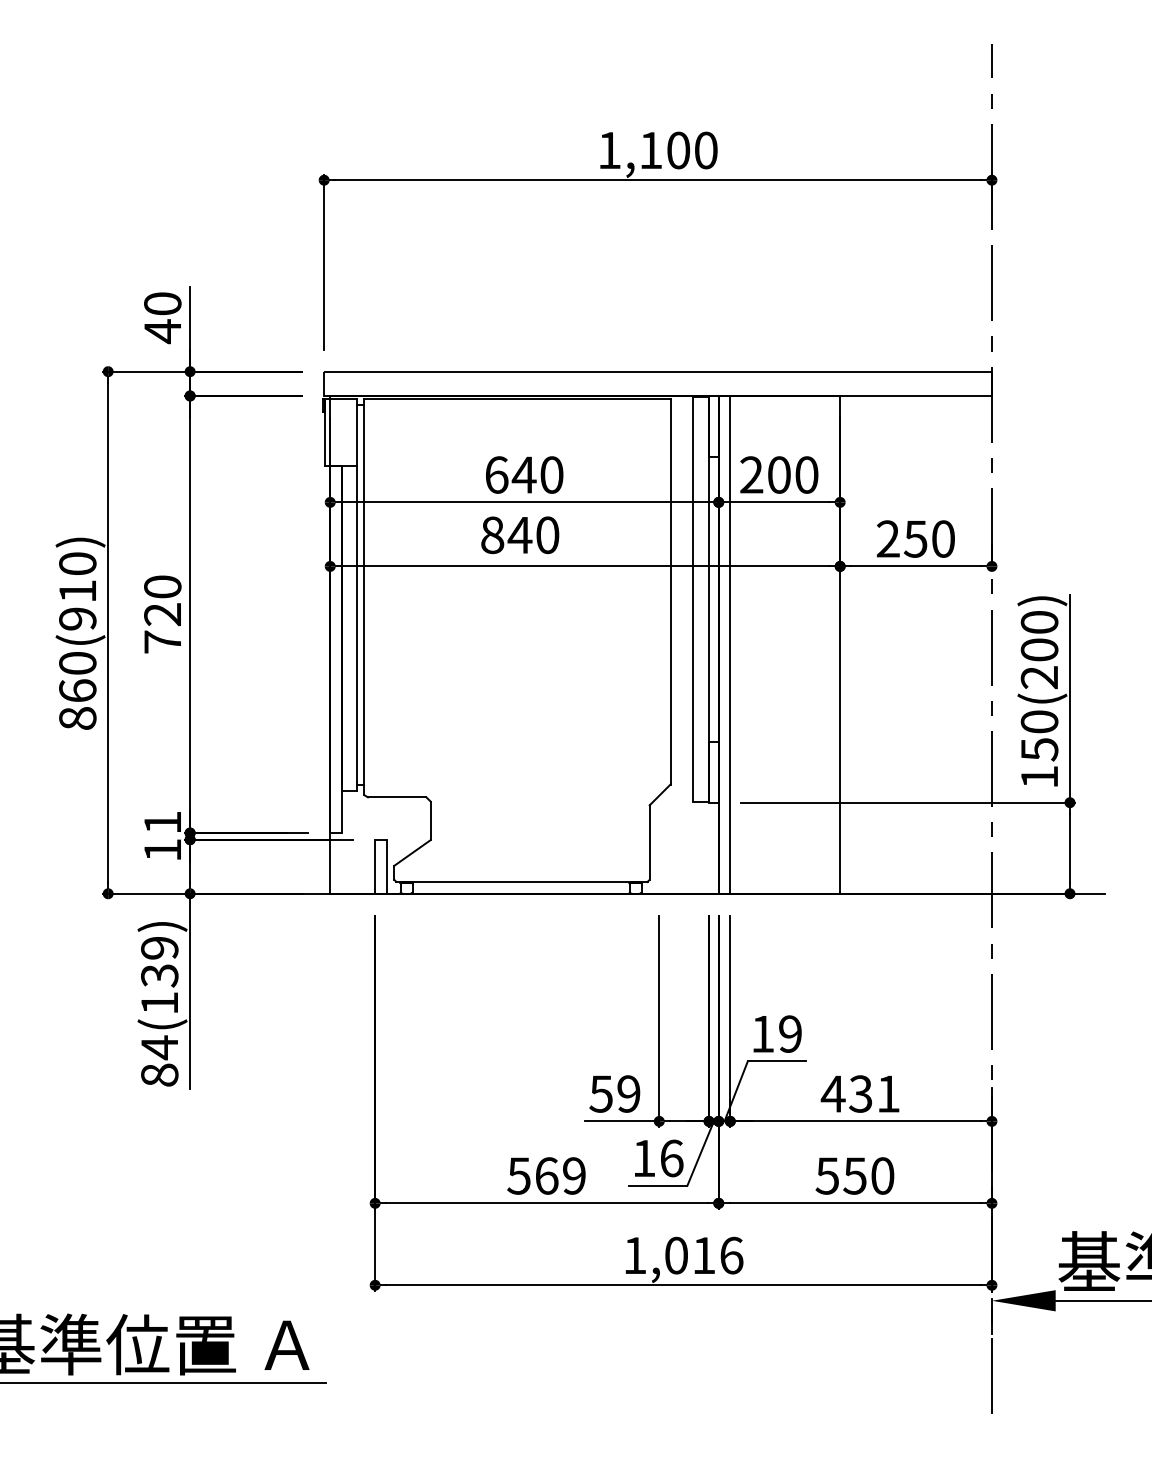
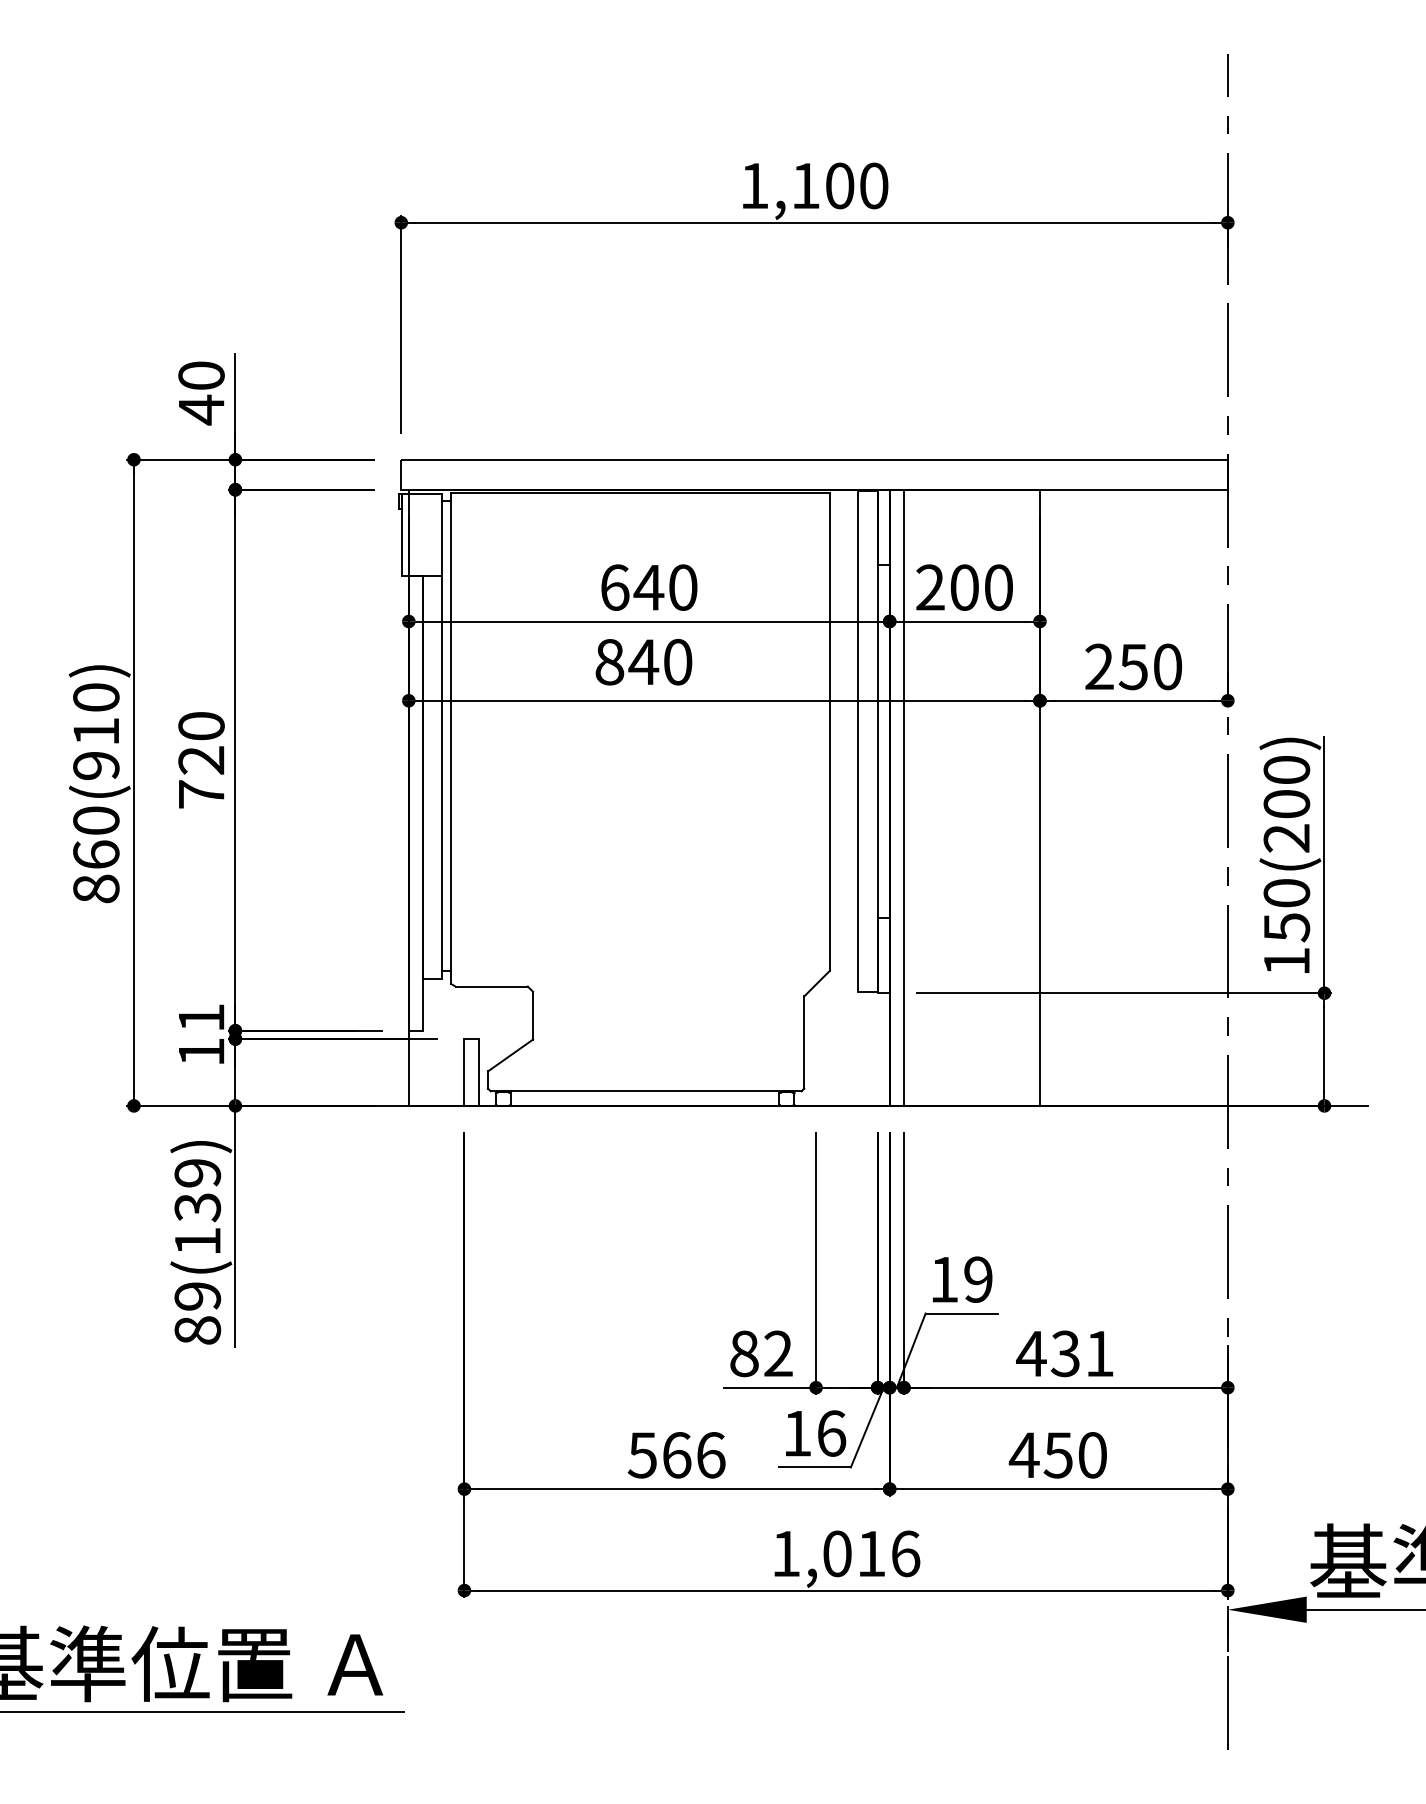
text: (159, 1047) -> (197, 1296), 84(139) -> 89(139)
text: (614, 1093) -> (760, 1353), 59 -> 82
text: (573, 1176) -> (710, 1455), 569 -> 566
text: (826, 1176) -> (1023, 1455), 550 -> 450

